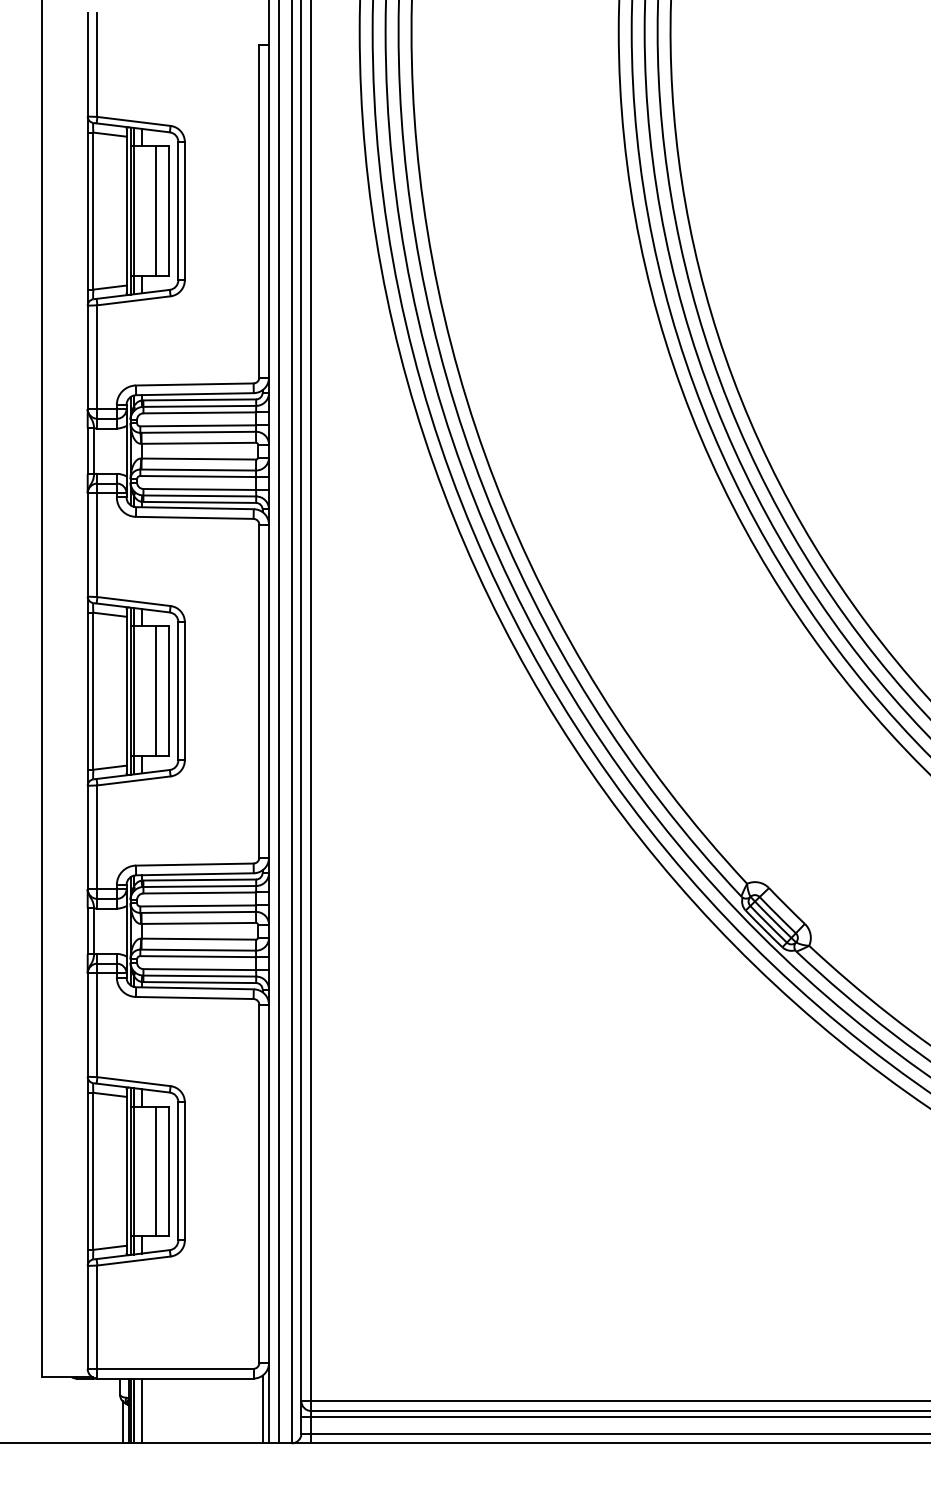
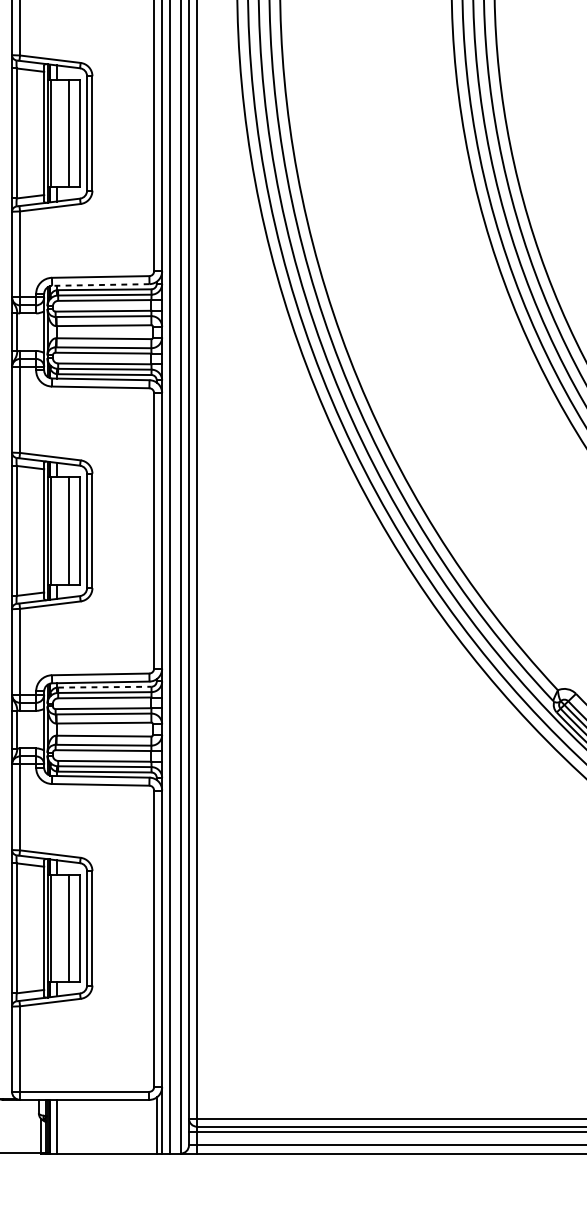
line: (194, 394) -> (100, 285), solid -> dashed
line: (200, 880) -> (105, 687), solid -> dashed

